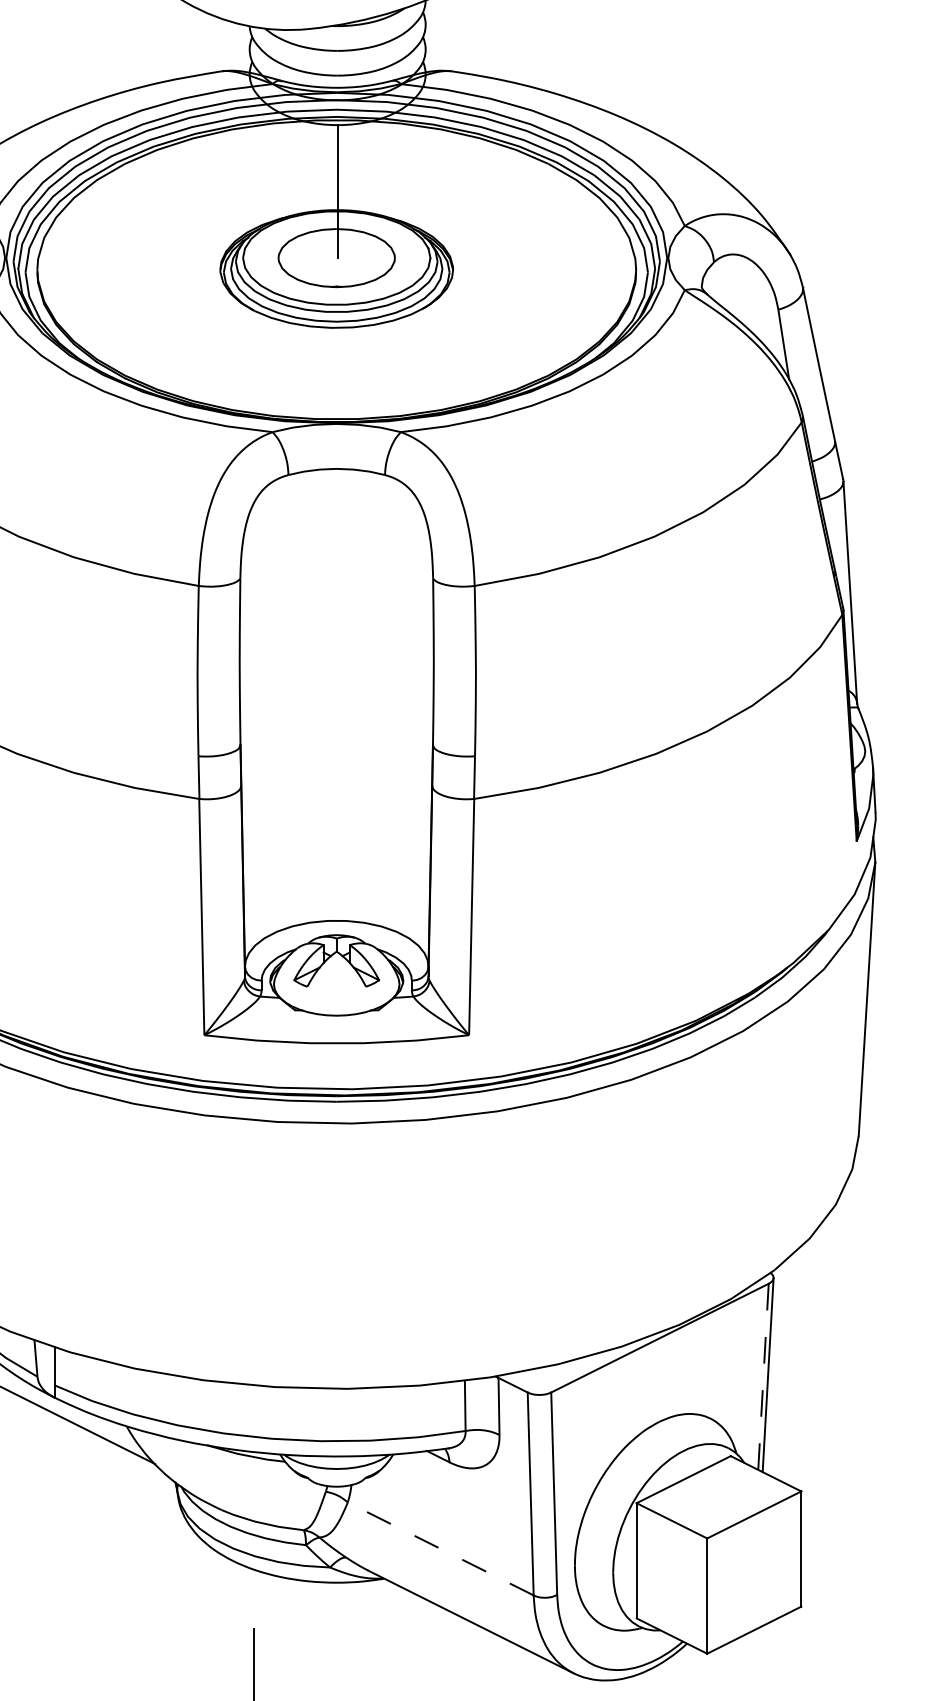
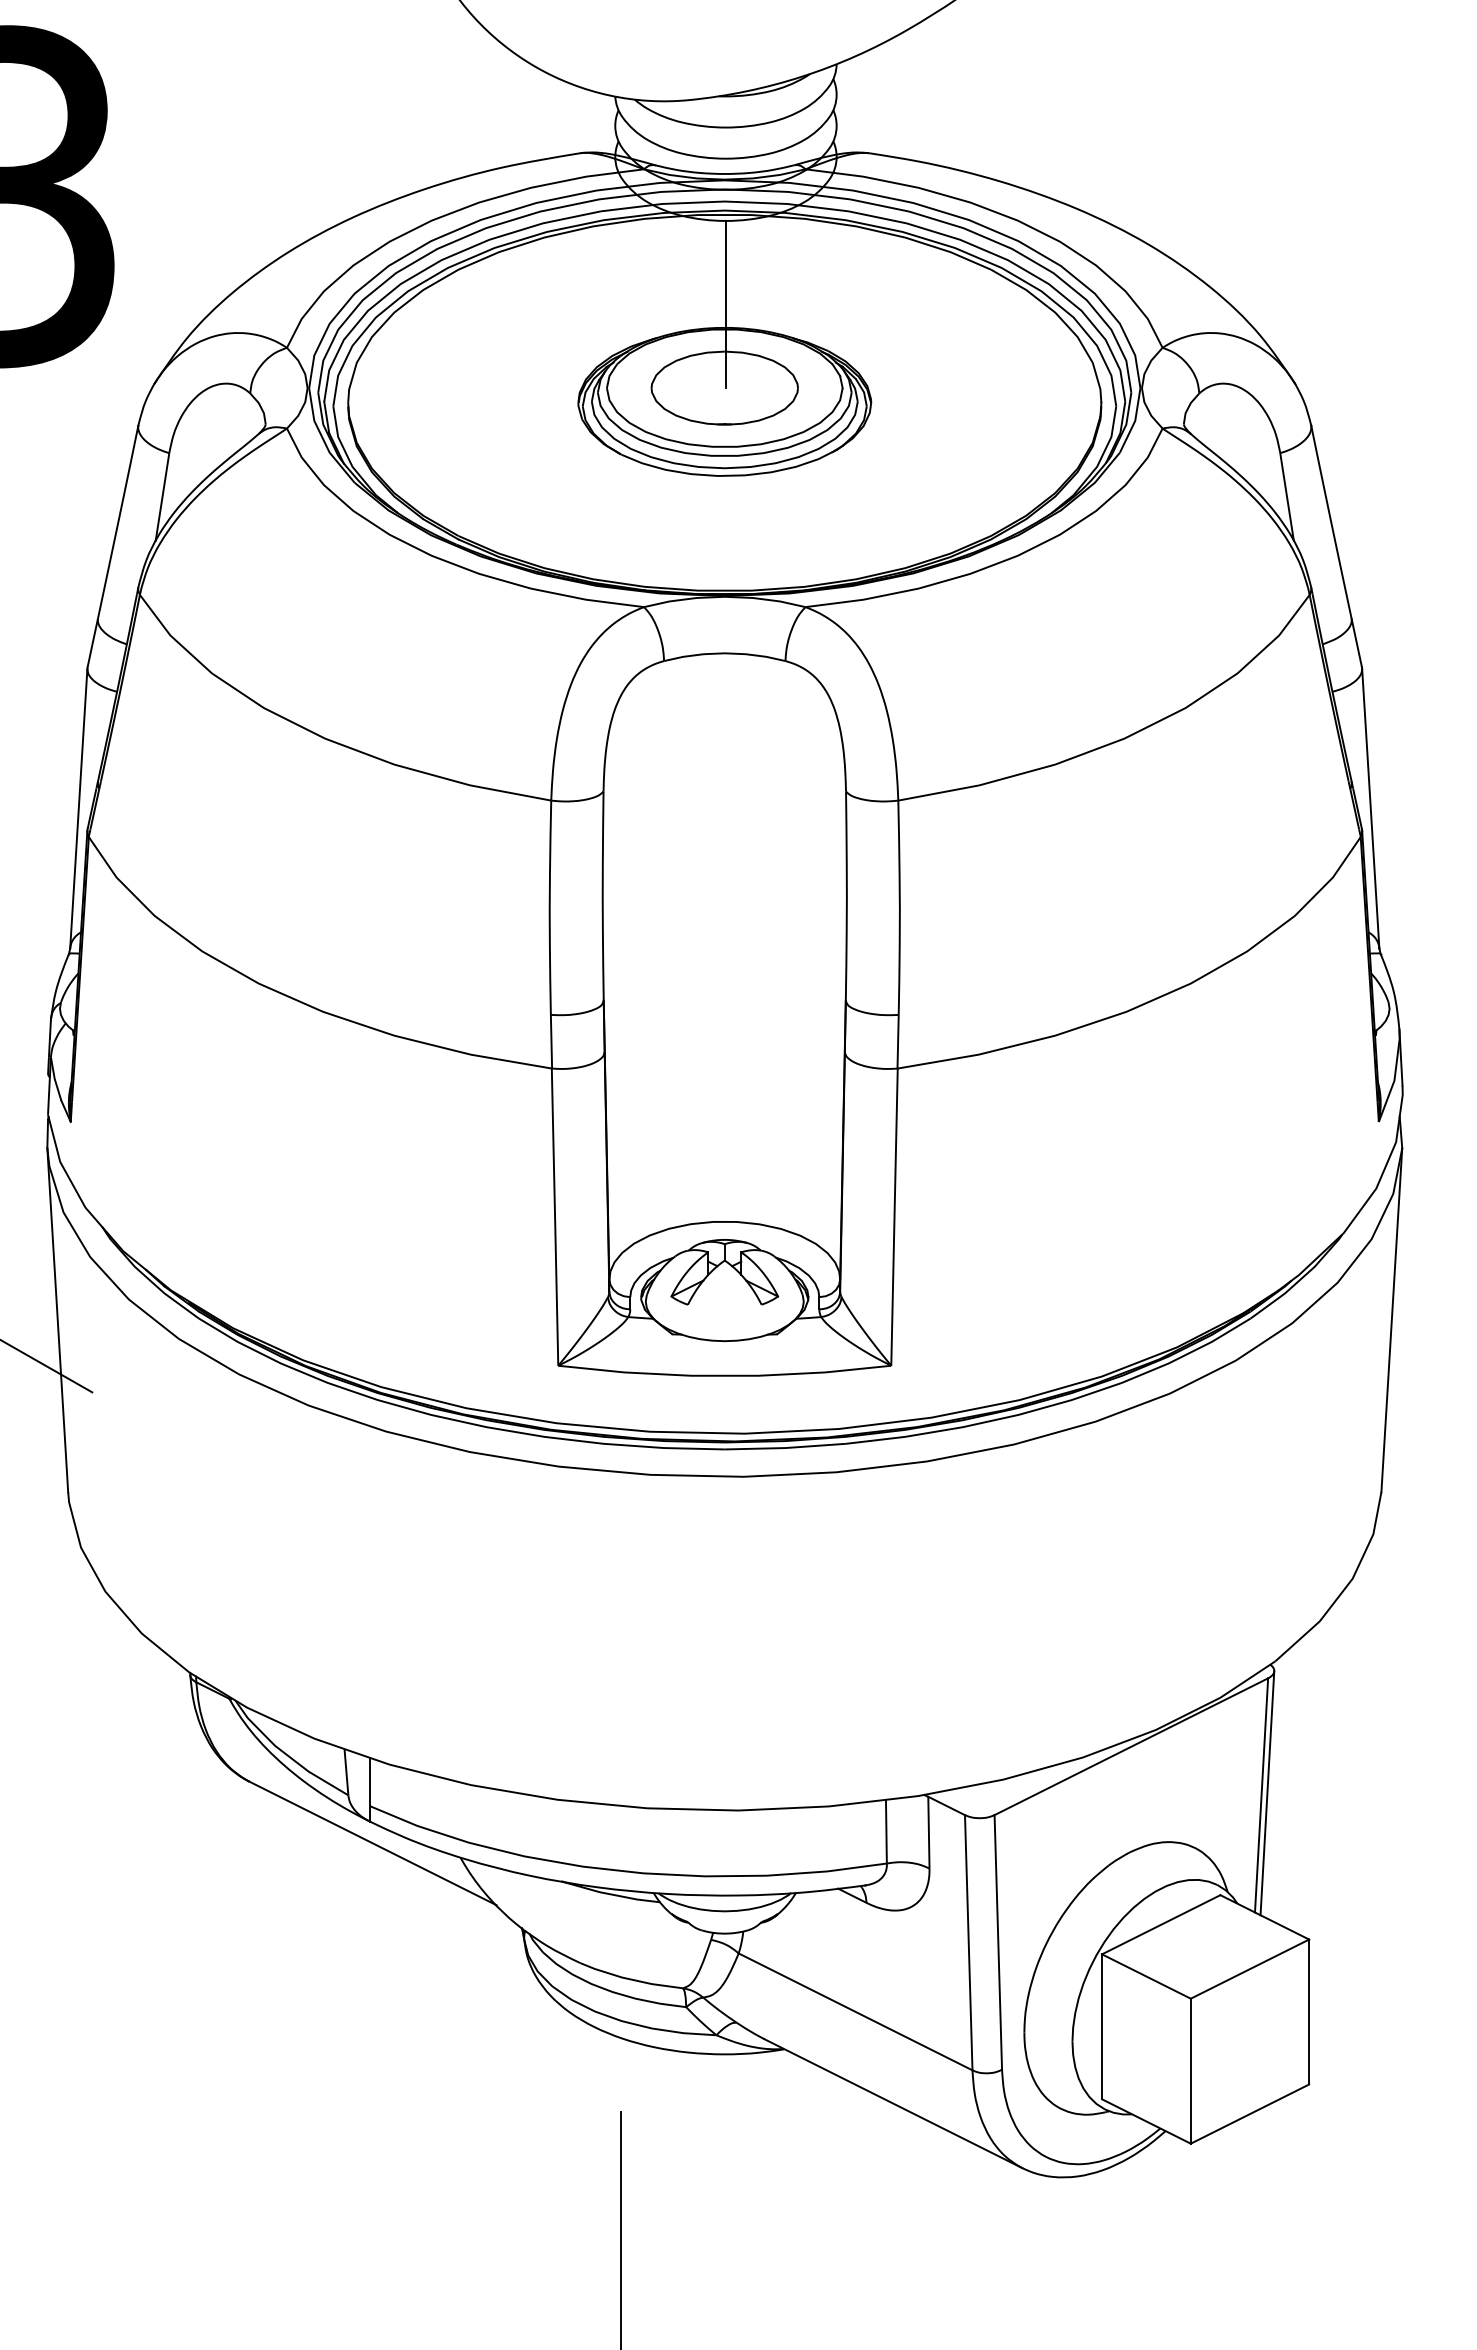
line: (763, 1376) -> (1261, 1794), dashed -> solid
line: (440, 1548) -> (855, 2011), dashed -> solid

